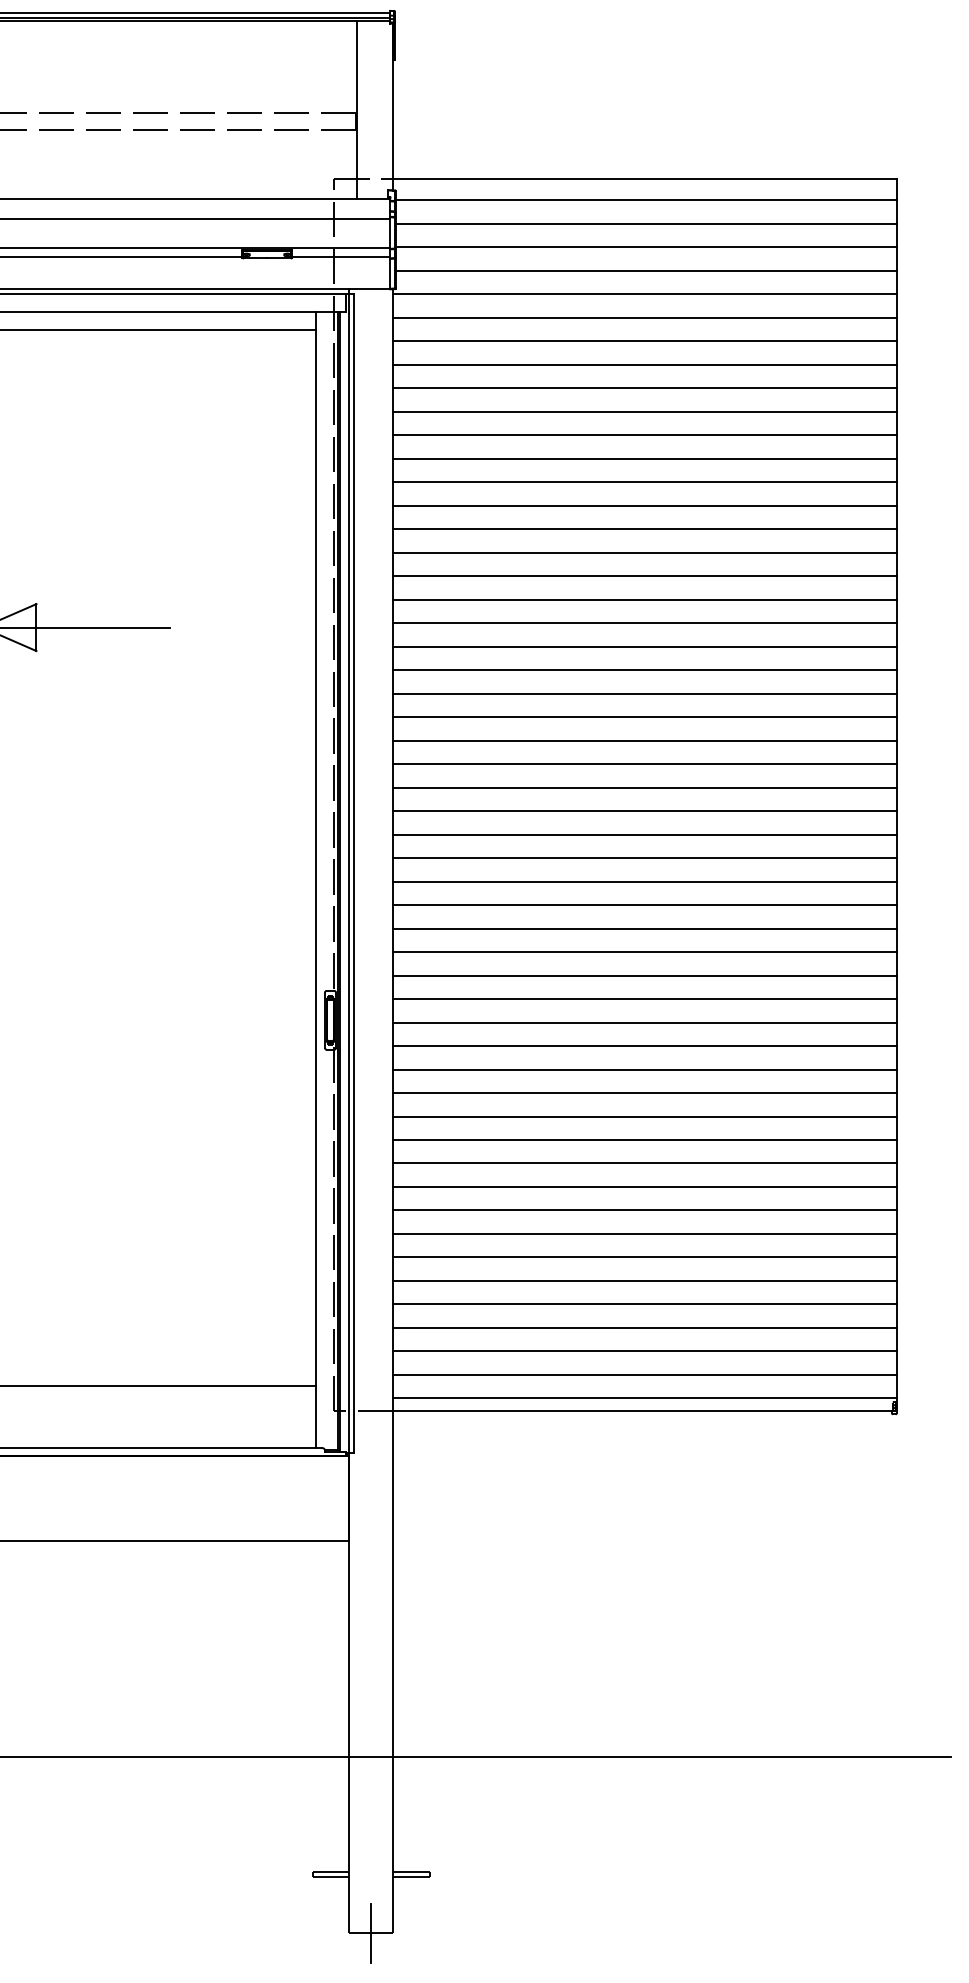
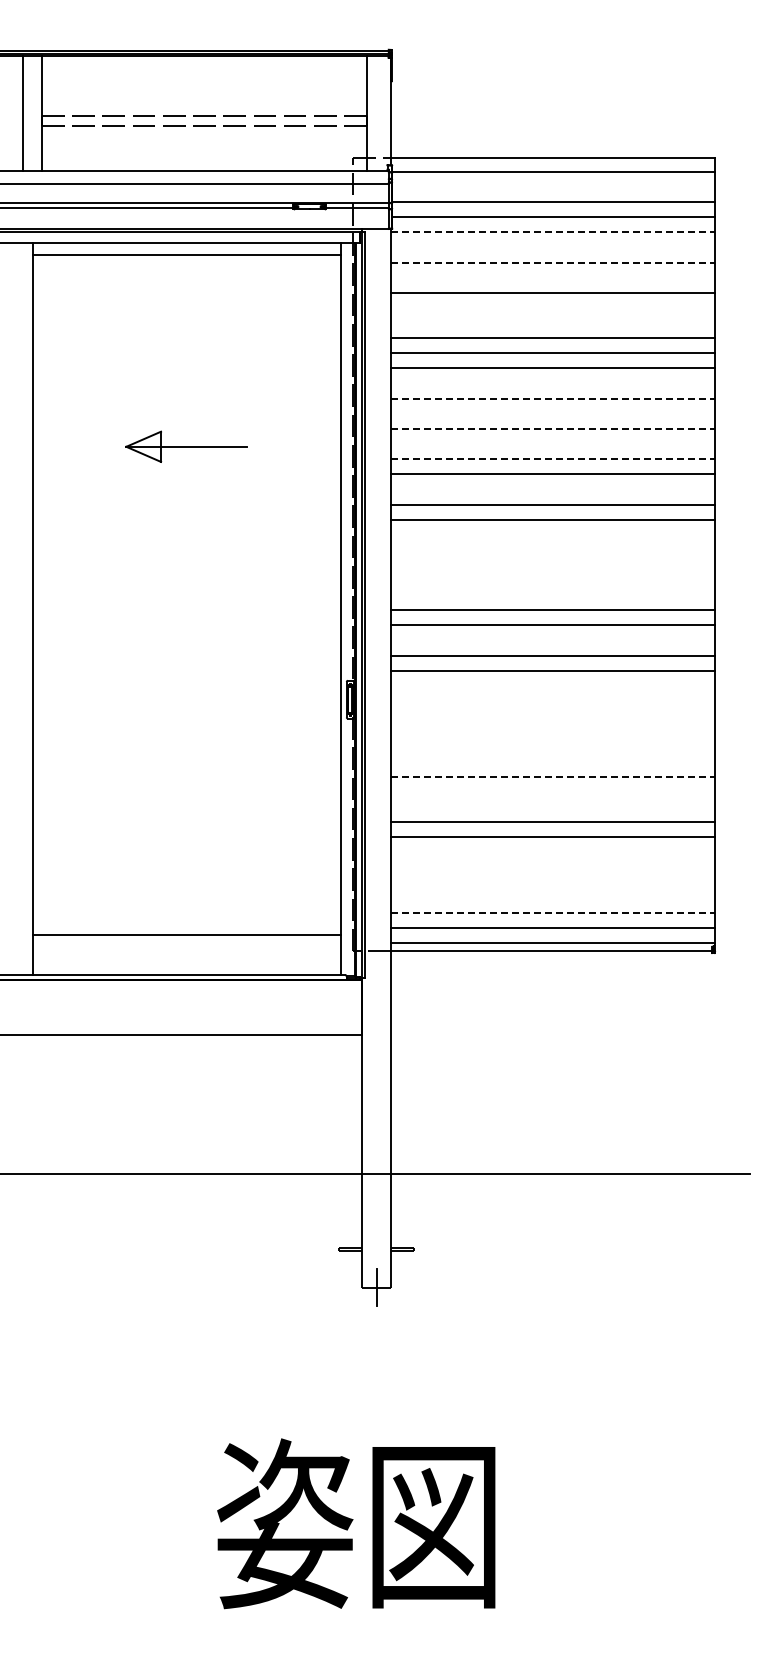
line: (646, 223) -> (553, 186), removed
line: (646, 294) -> (553, 232), solid -> dashed
line: (644, 318) -> (552, 247), removed
line: (646, 341) -> (553, 262), solid -> dashed
line: (644, 364) -> (552, 277), removed
line: (644, 411) -> (552, 307), removed
line: (644, 436) -> (552, 323), removed
line: (644, 529) -> (552, 383), removed
line: (646, 552) -> (553, 398), solid -> dashed
line: (644, 575) -> (552, 413), removed
line: (646, 599) -> (553, 428), solid -> dashed
line: (644, 623) -> (552, 444), removed
line: (646, 647) -> (553, 459), solid -> dashed
line: (644, 693) -> (552, 489), removed
line: (644, 763) -> (552, 534), removed
line: (644, 787) -> (552, 549), removed
line: (644, 811) -> (552, 565), removed
line: (644, 835) -> (552, 580), removed
line: (644, 858) -> (552, 595), removed
line: (644, 928) -> (552, 640), removed
line: (644, 998) -> (552, 685), removed
line: (644, 1023) -> (552, 701), removed
line: (644, 1046) -> (552, 716), removed
line: (644, 1069) -> (552, 731), removed
line: (644, 1093) -> (552, 746), removed
line: (644, 1116) -> (552, 761), removed
line: (646, 1139) -> (553, 776), solid -> dashed
line: (644, 1162) -> (552, 791), removed
line: (644, 1186) -> (552, 806), removed
line: (644, 1257) -> (552, 852), removed
line: (644, 1280) -> (552, 867), removed
line: (644, 1304) -> (552, 882), removed
line: (644, 1327) -> (552, 897), removed
line: (646, 1350) -> (553, 912), solid -> dashed

